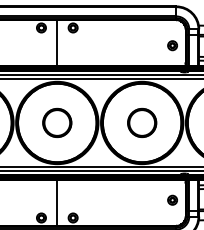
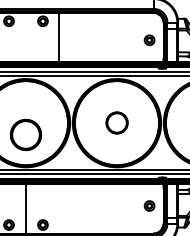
line: (57, 42) -> (59, 36), moved
part: (57, 122) -> (26, 134), moved
part: (142, 122) -> (117, 122), size x0.7

